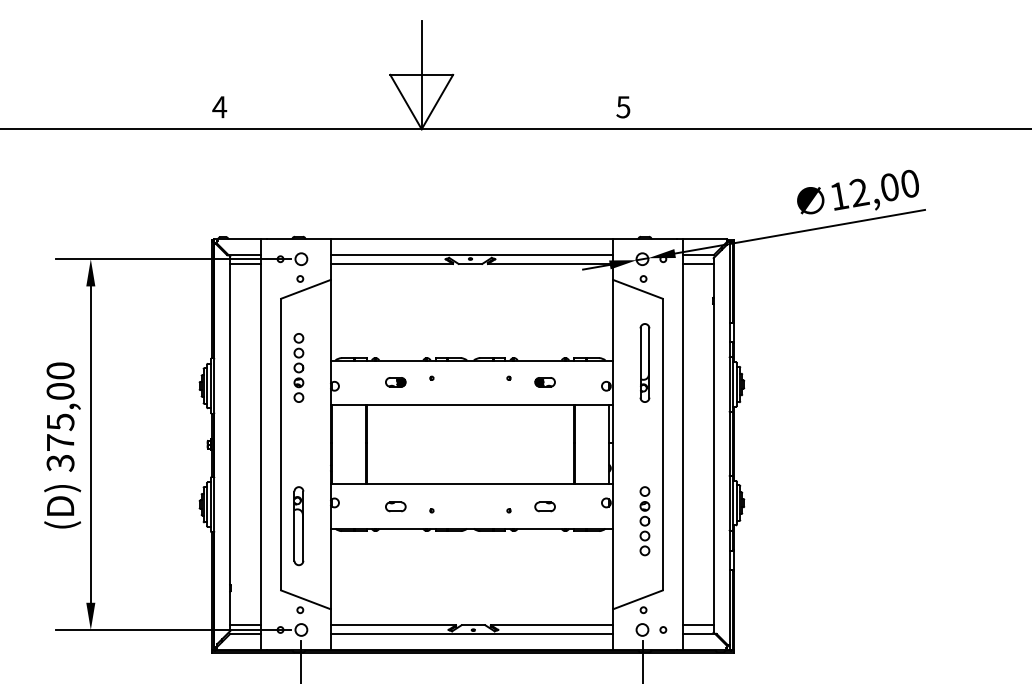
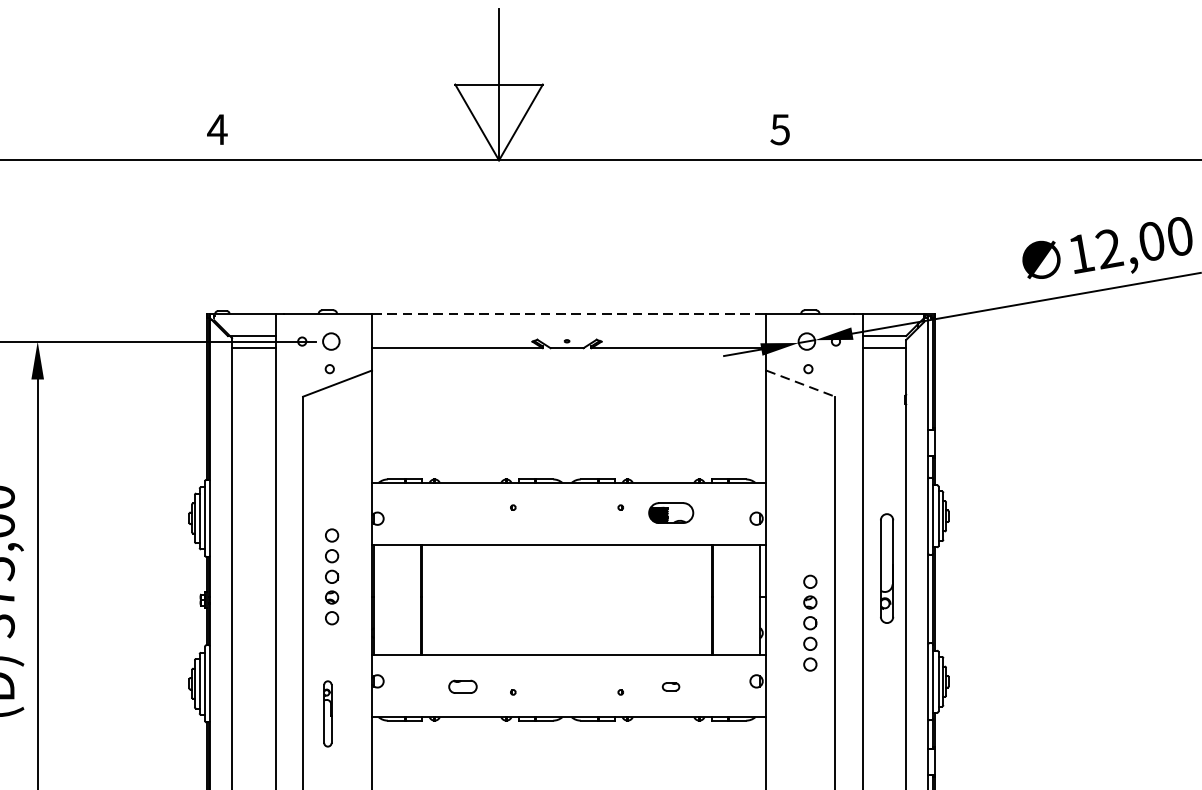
line: (472, 239) -> (569, 314), solid -> dashed
line: (471, 255) -> (568, 336), removed
line: (638, 289) -> (801, 383), solid -> dashed
part: (644, 362) -> (886, 567), moved
part: (298, 367) -> (331, 576), moved
part: (395, 382) -> (462, 513), removed
part: (544, 382) -> (670, 513), size x1.6
part: (544, 506) -> (670, 686), size x0.6
part: (644, 521) -> (809, 623), moved
part: (298, 526) -> (327, 714), size x0.6

